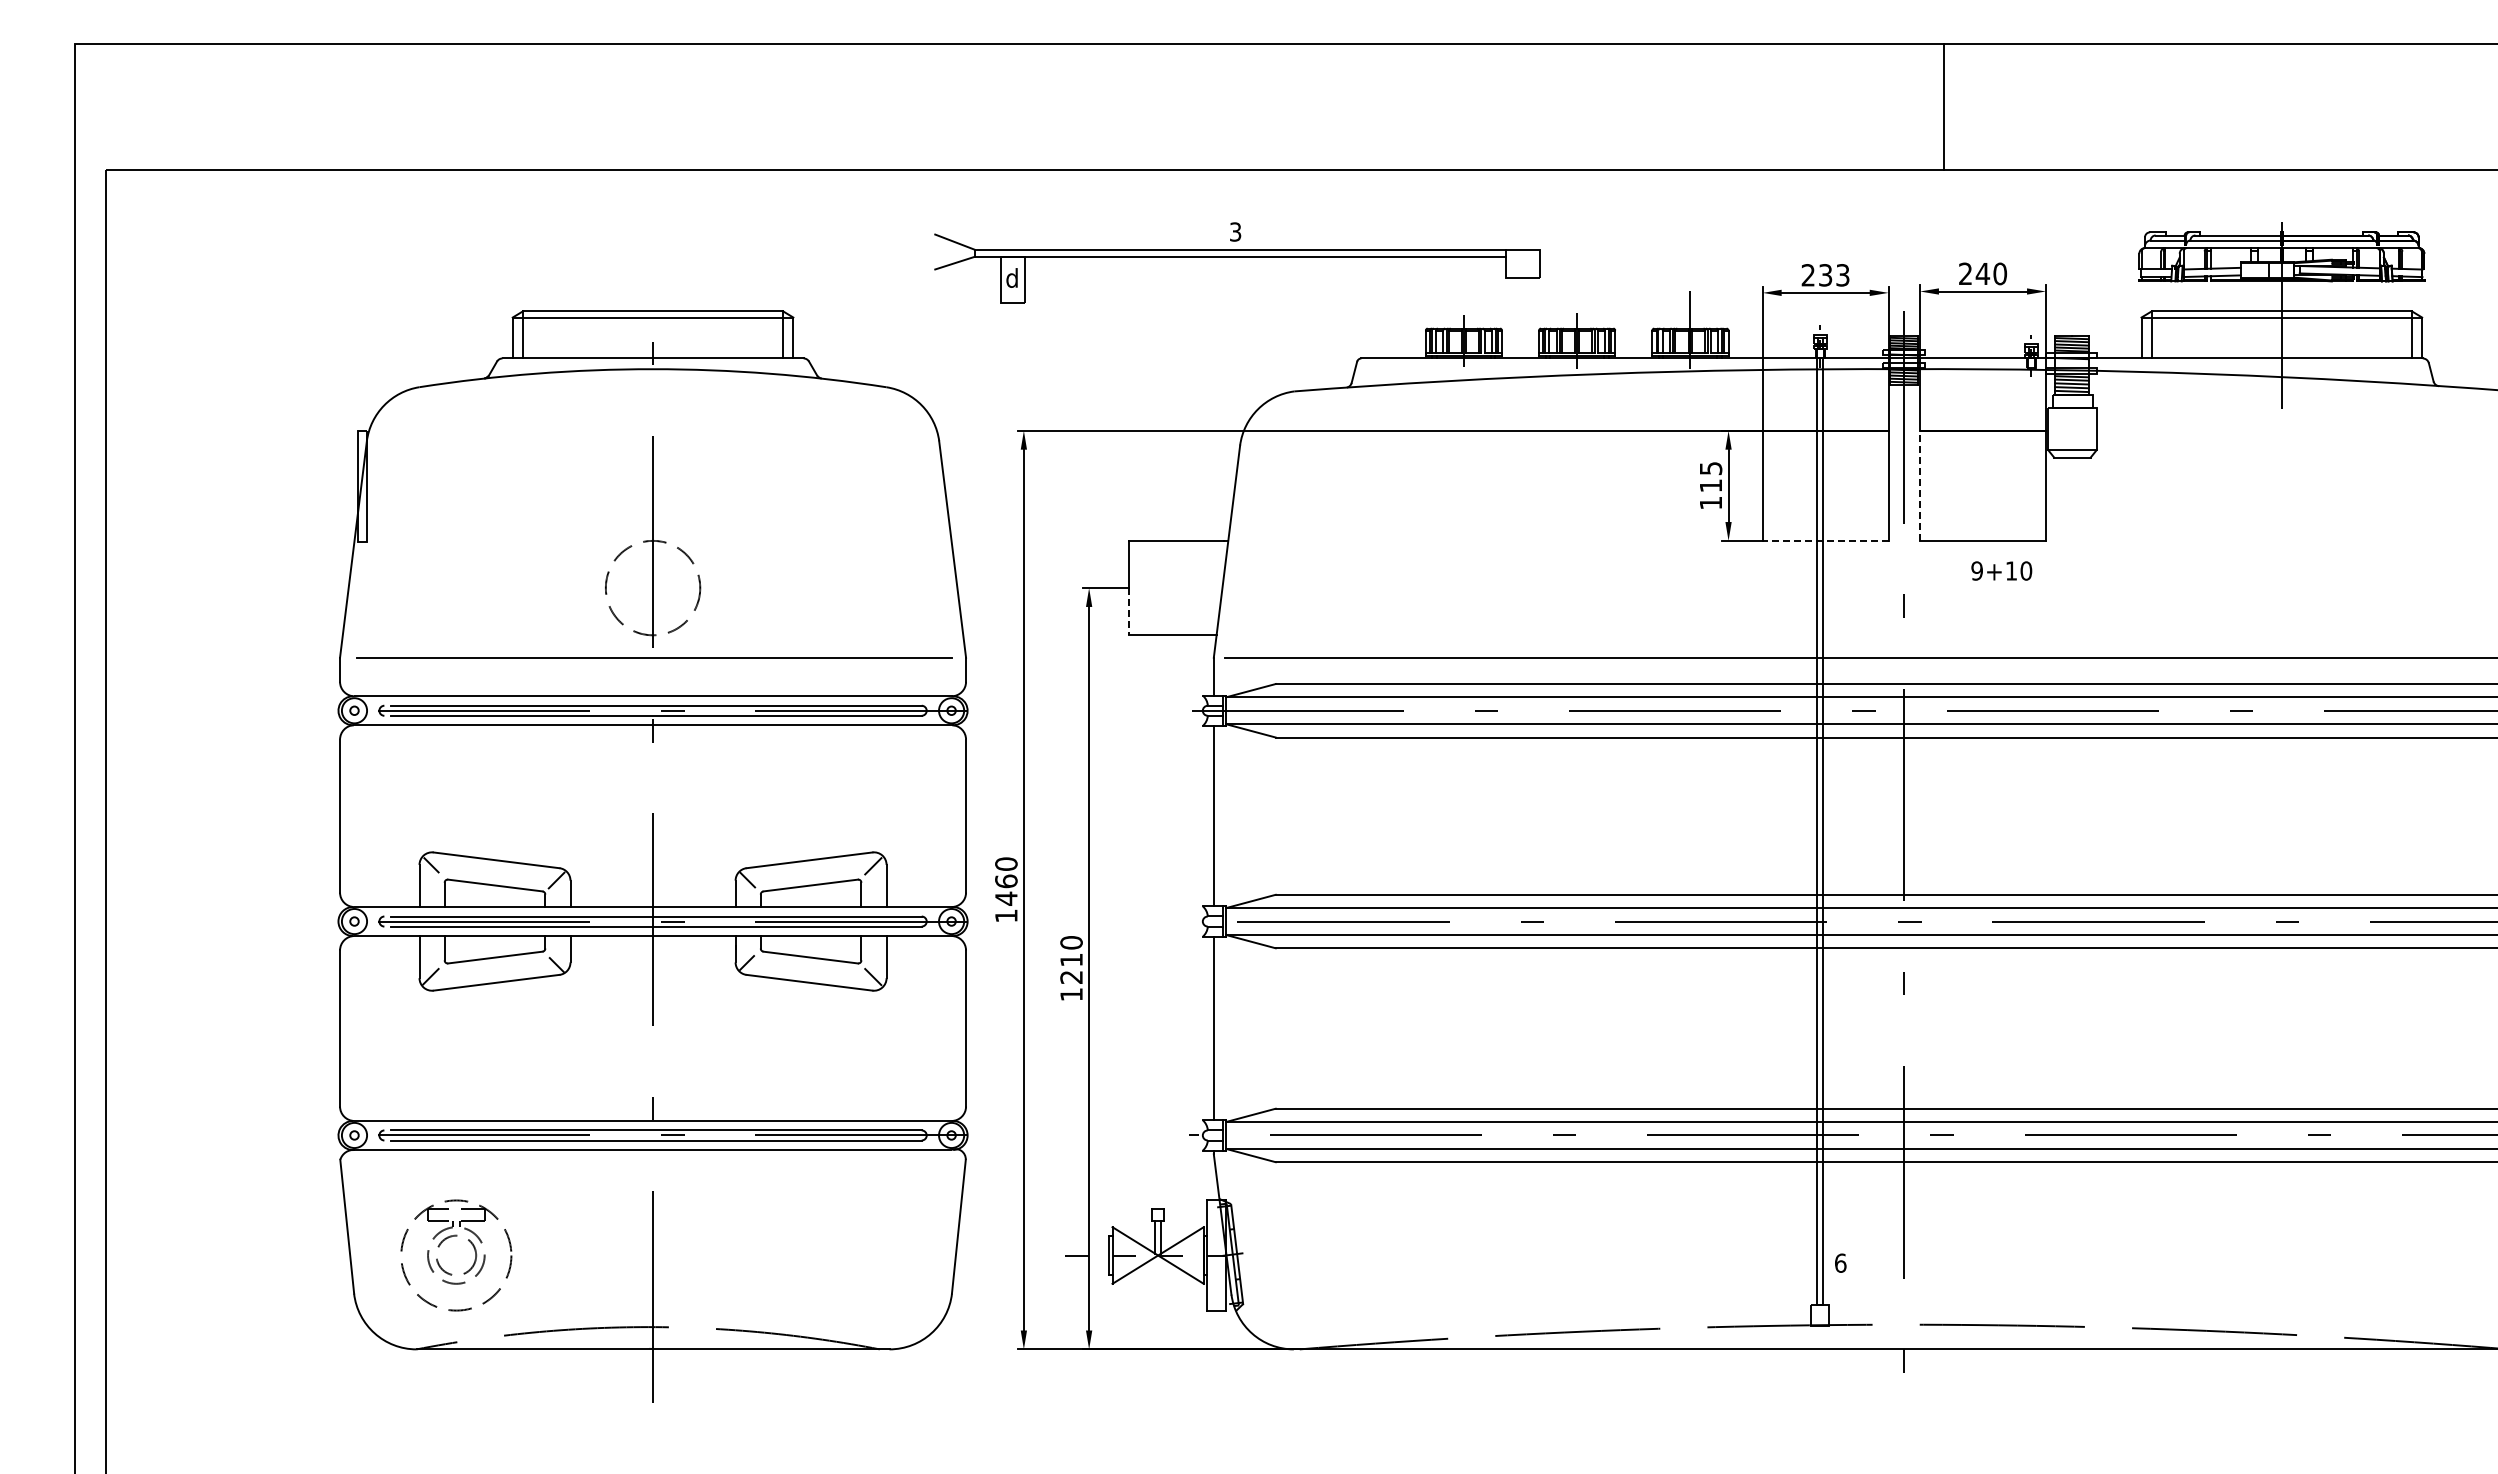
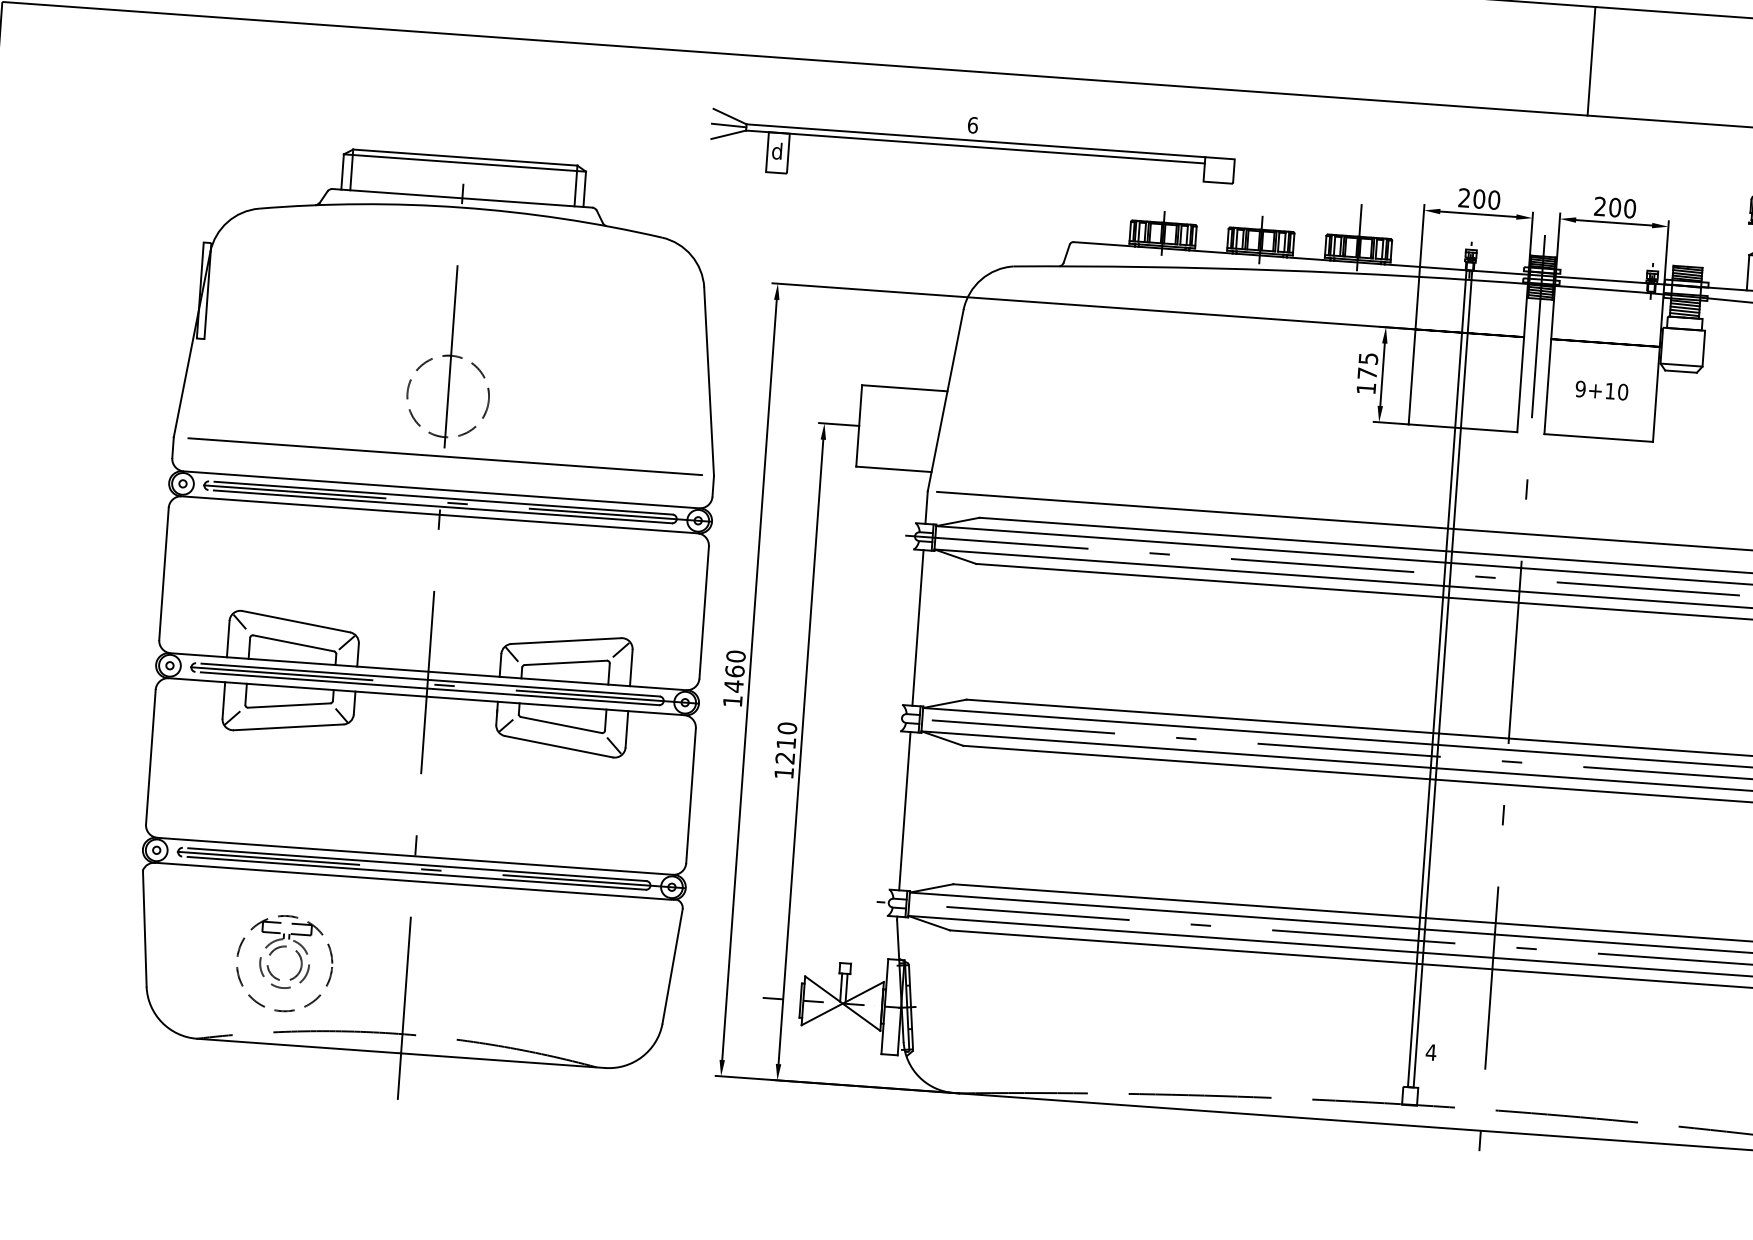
text: (1235, 231) -> (972, 124), 3 -> 6
line: (954, 252) -> (729, 125), added
text: (1982, 273) -> (1614, 207), 240 -> 200
text: (1833, 275) -> (1486, 199), 233 -> 200
text: (1710, 485) -> (1367, 373), 115 -> 175
line: (1920, 485) -> (1548, 386), dashed -> solid
line: (1825, 540) -> (1462, 427), dashed -> solid
text: (2001, 570) -> (1601, 390), moved
line: (1129, 611) -> (857, 446), dashed -> solid
part: (469, 1242) -> (296, 953), moved
text: (1840, 1262) -> (1431, 1051), 6 -> 4

